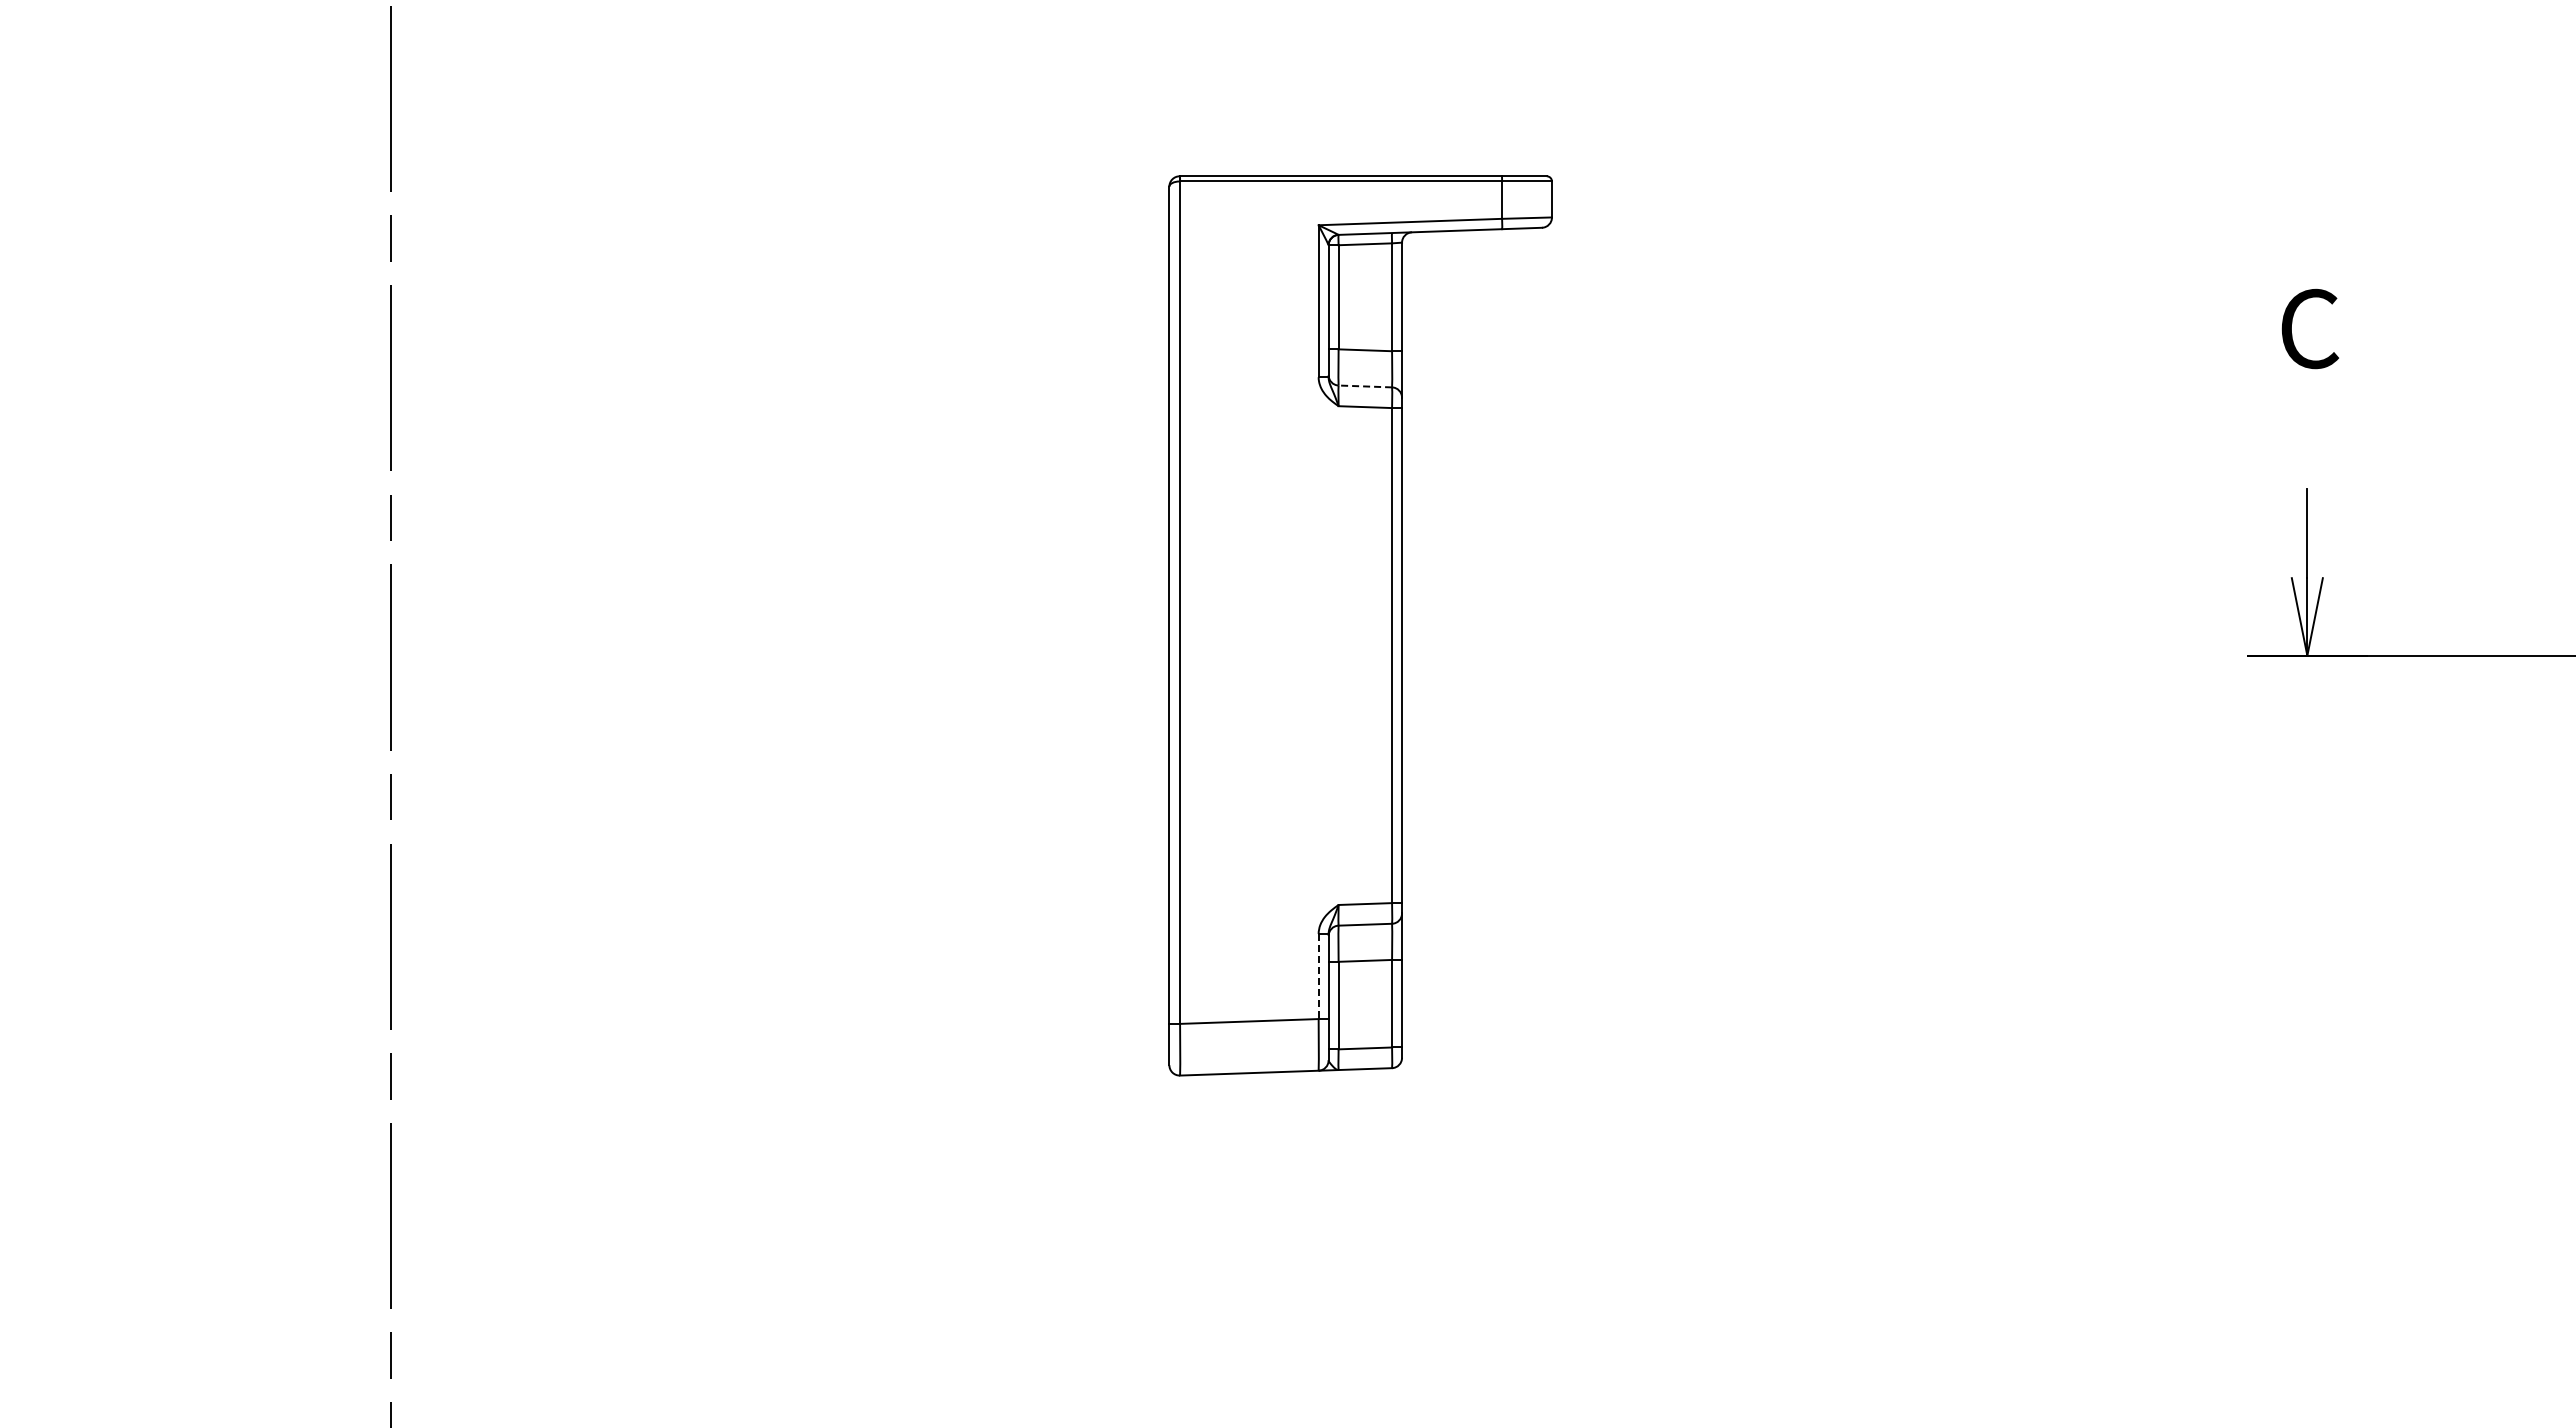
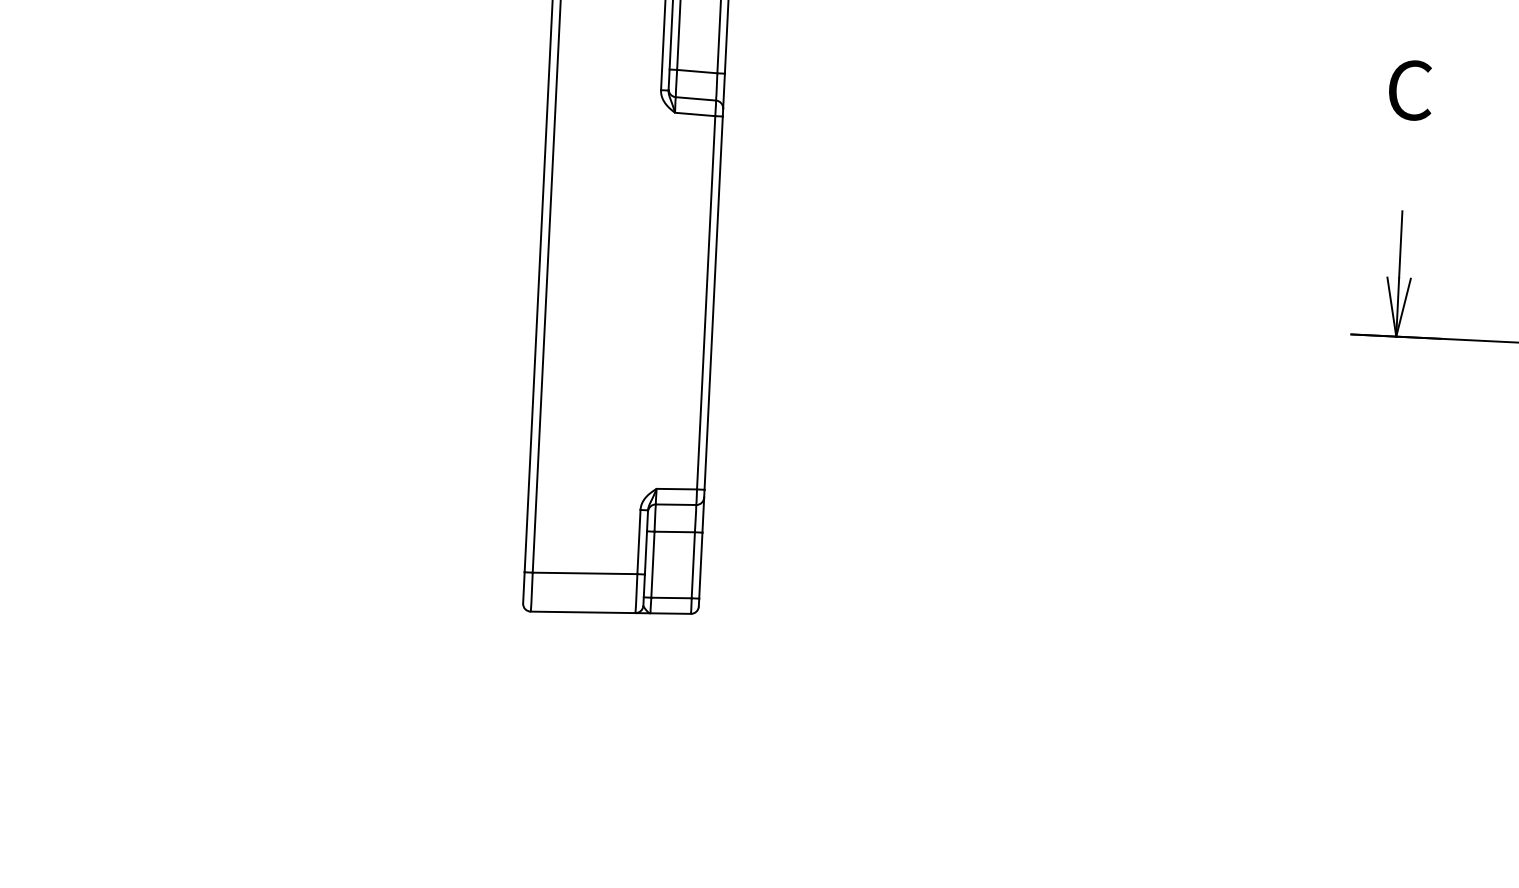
line: (1365, 386) -> (696, 98), dashed -> solid
line: (1318, 976) -> (638, 542), dashed -> solid

